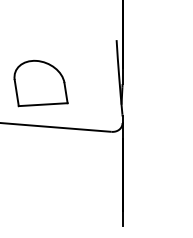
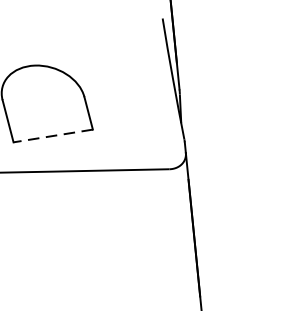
line: (42, 104) -> (52, 135), solid -> dashed

